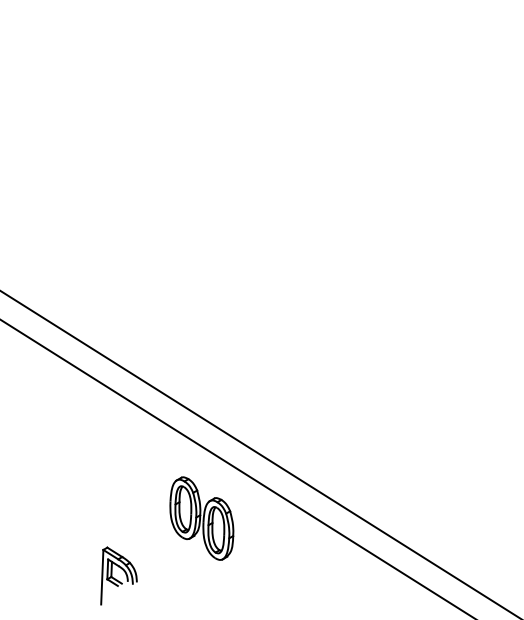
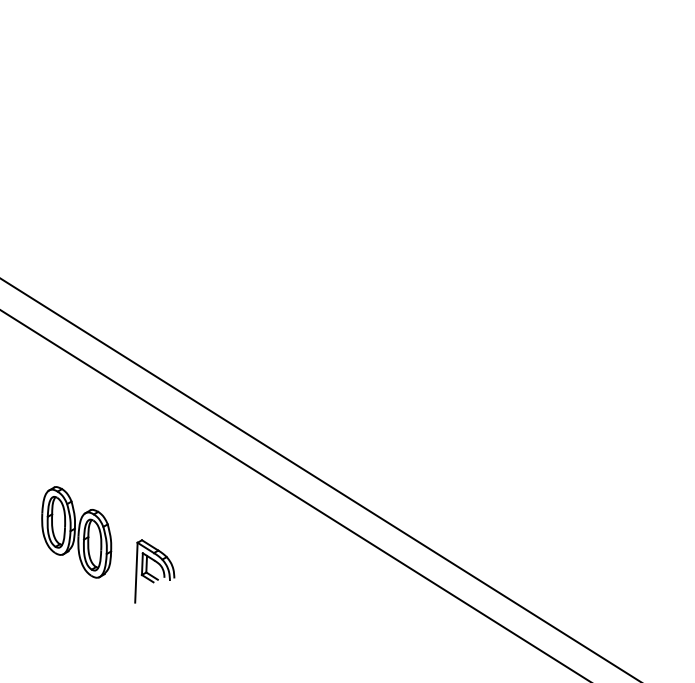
part: (201, 518) -> (76, 532), moved
part: (118, 576) -> (154, 571), moved

